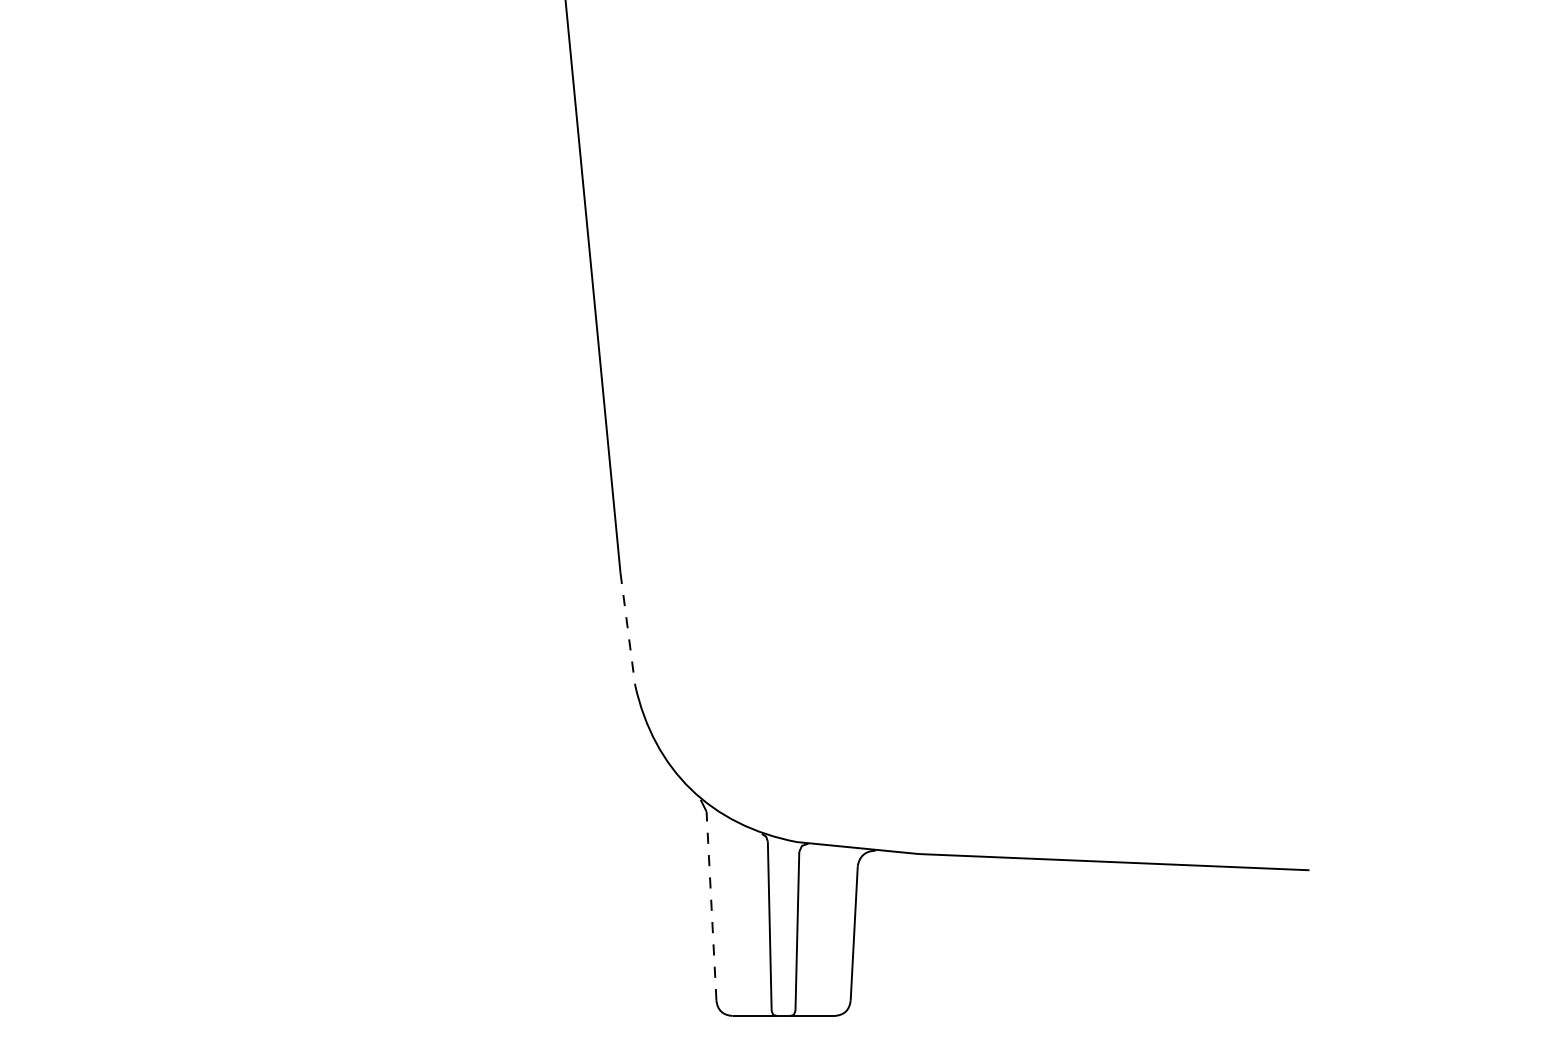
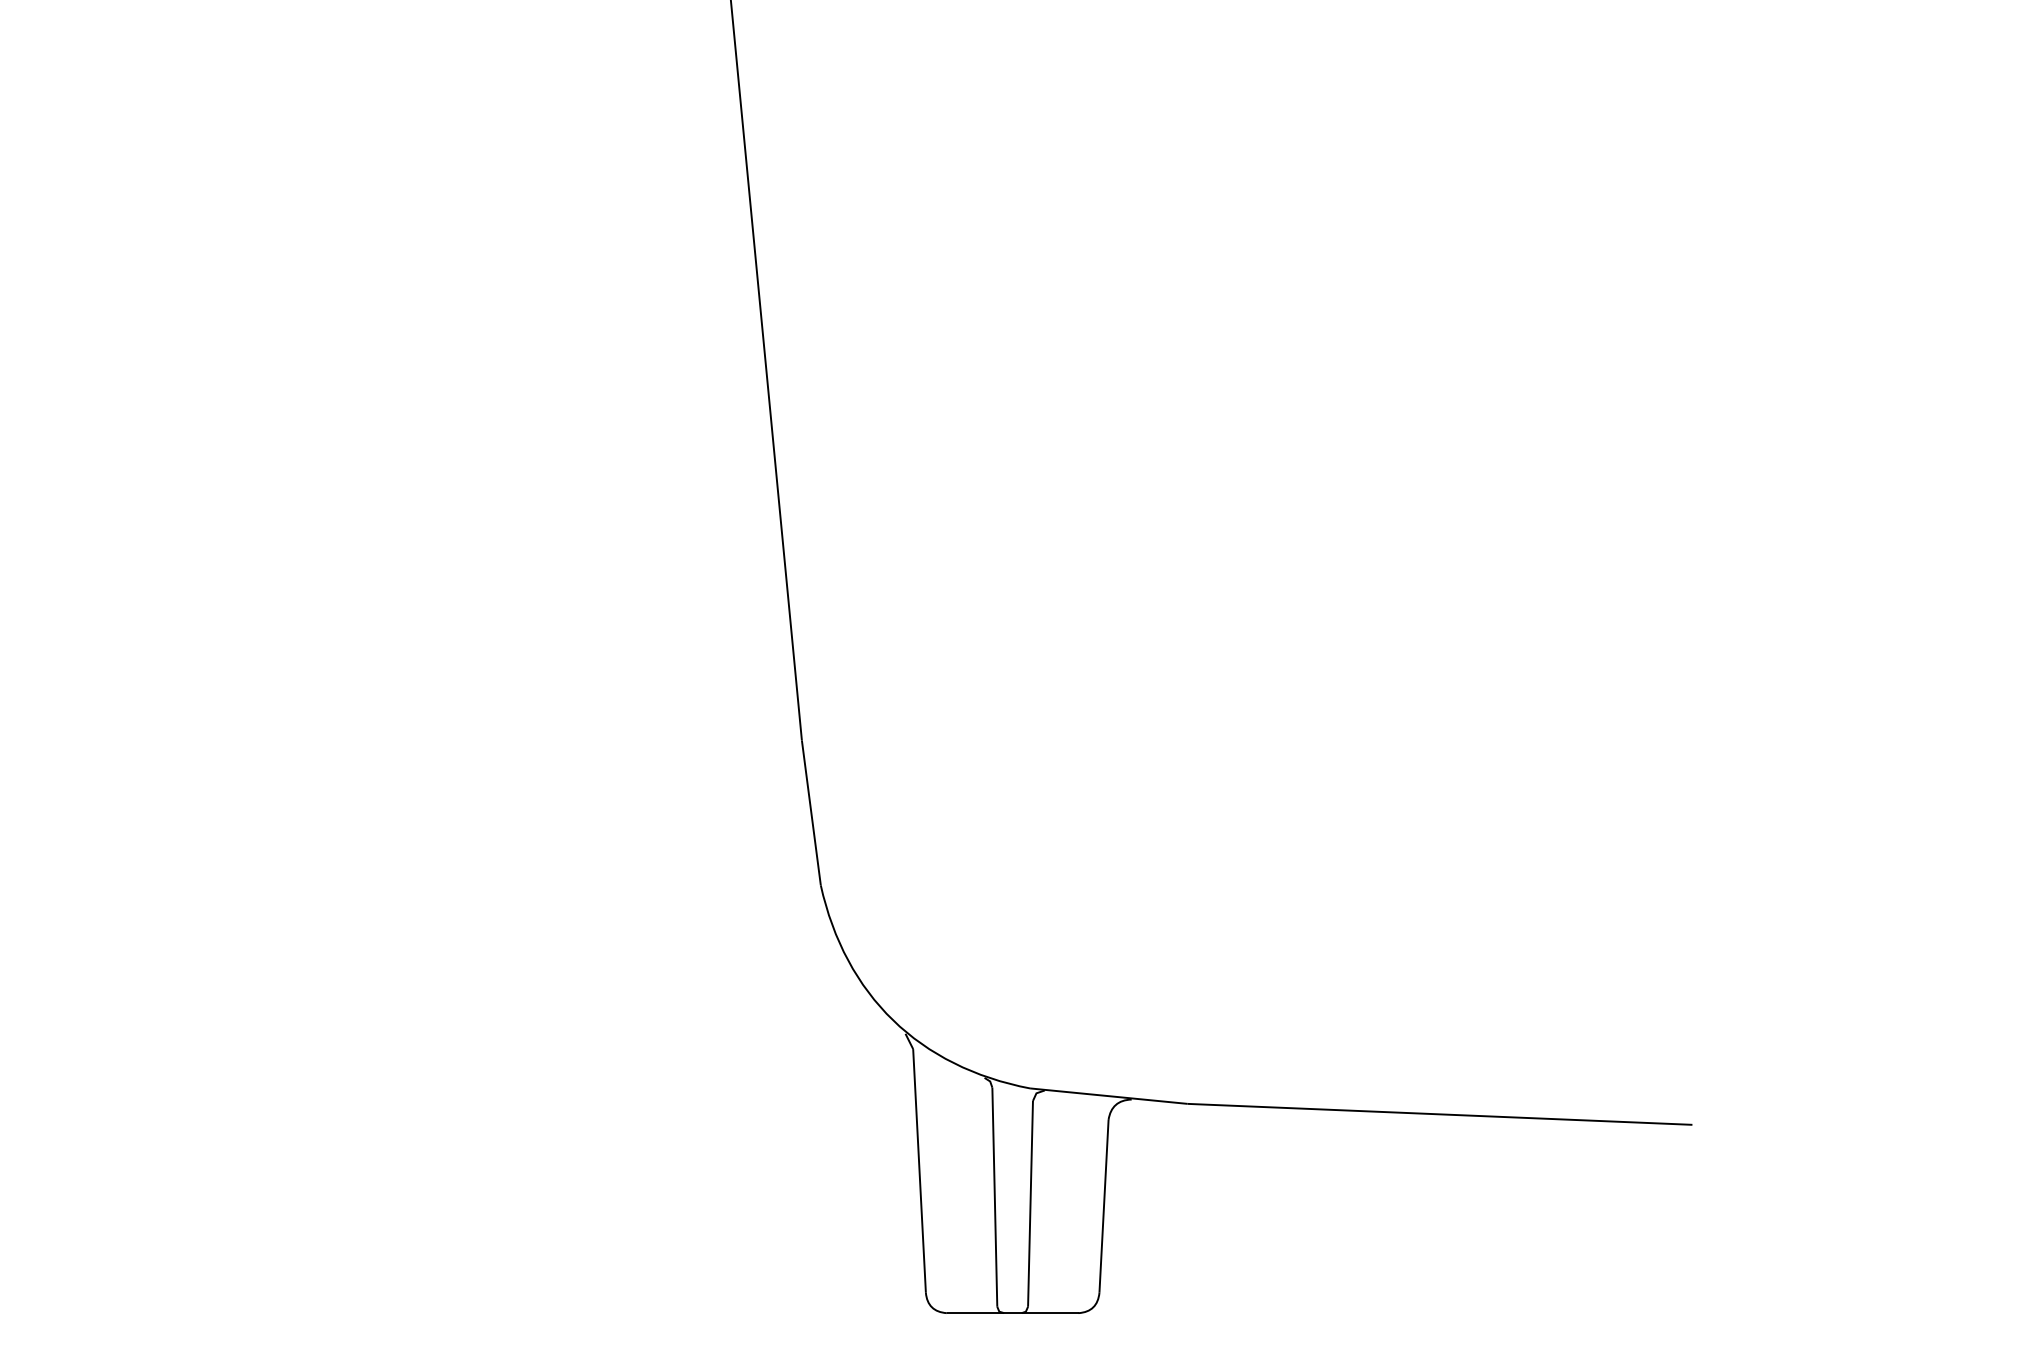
line: (627, 628) -> (810, 812), dashed -> solid
line: (711, 905) -> (919, 1170), dashed -> solid

